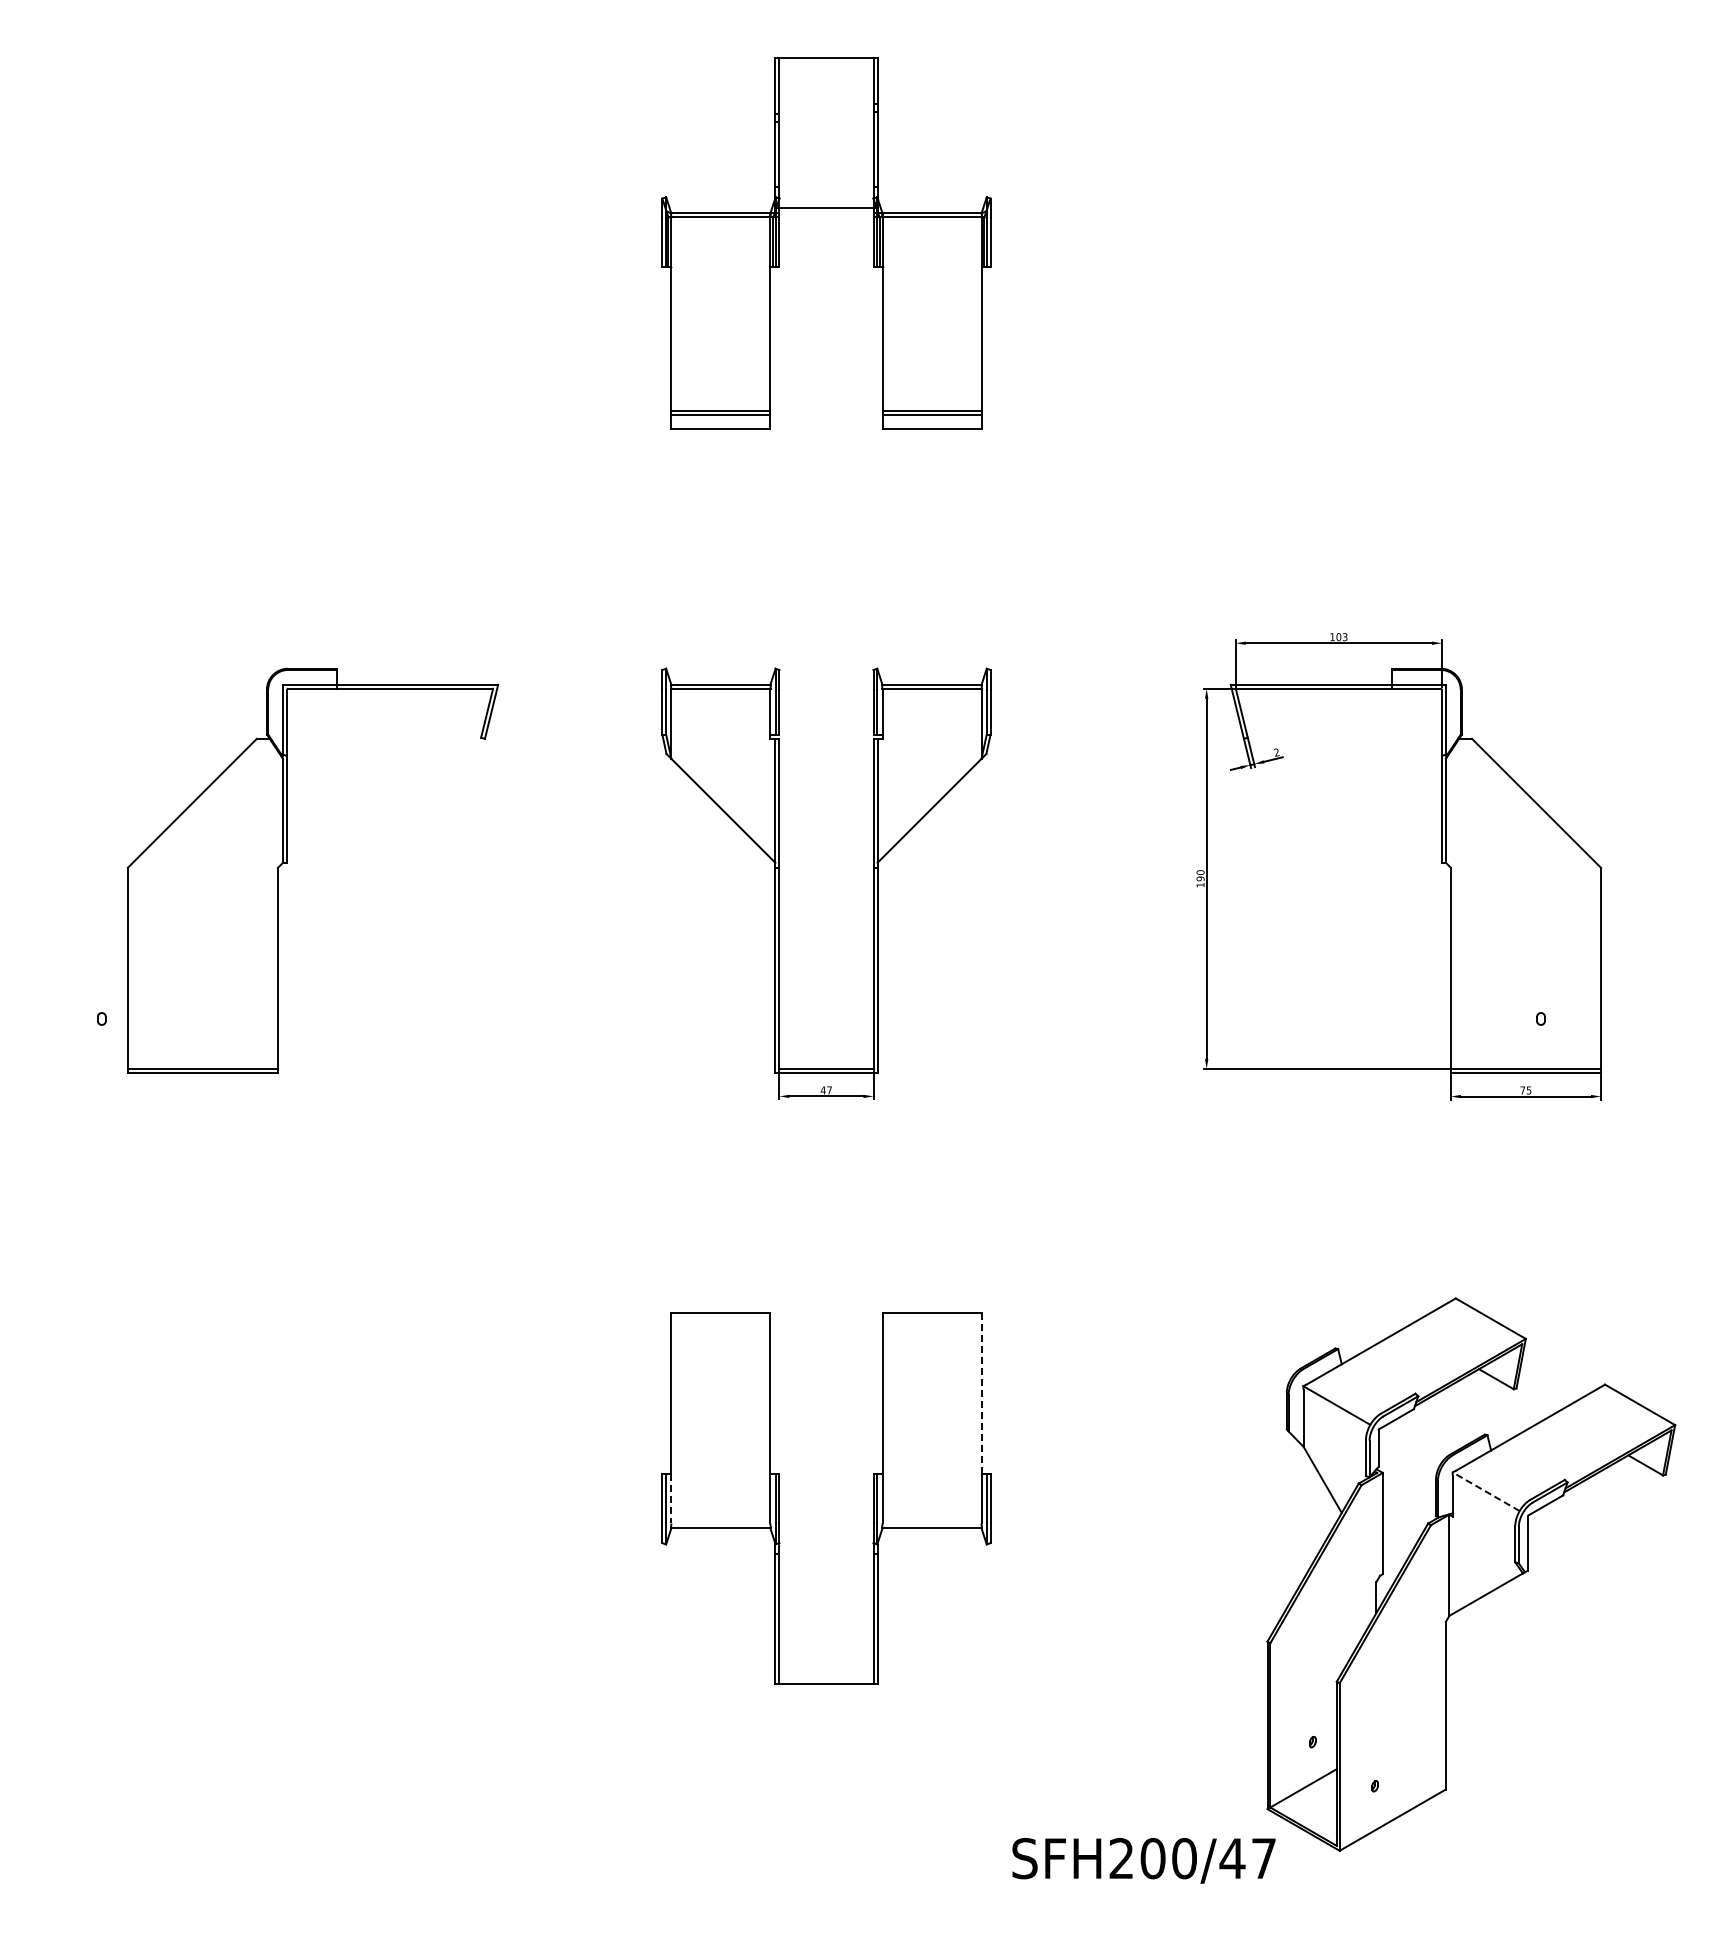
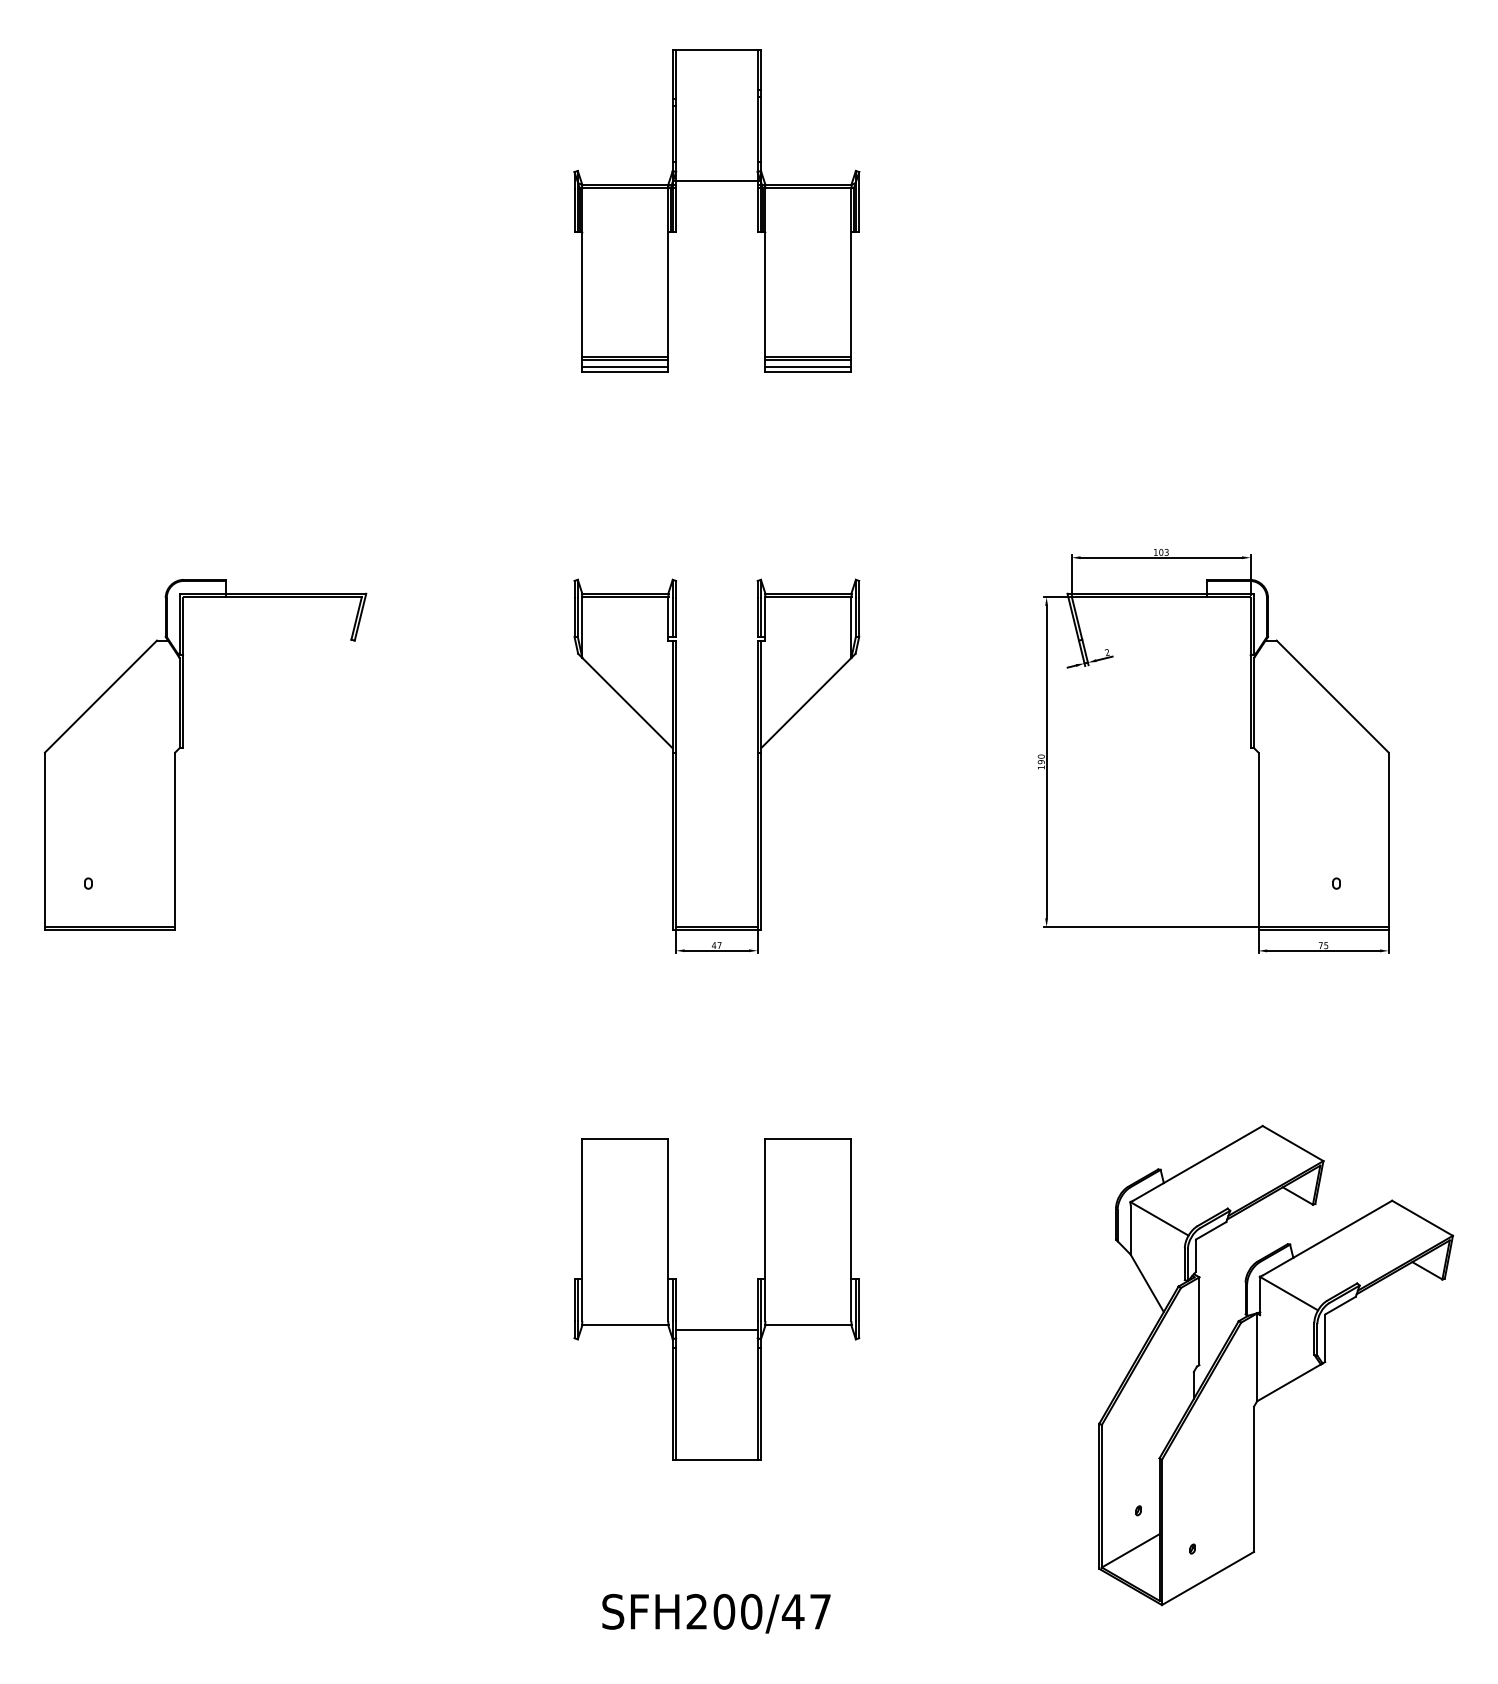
line: (720, 423) -> (624, 367), added
line: (931, 423) -> (807, 367), added
part: (287, 863) -> (183, 748), moved
line: (981, 1393) -> (851, 1208), dashed -> solid
line: (1486, 1491) -> (1289, 1293), dashed -> solid
line: (671, 1498) -> (582, 1299), dashed -> solid
line: (826, 1533) -> (716, 1329), added
text: (1143, 1860) -> (716, 1613), moved

